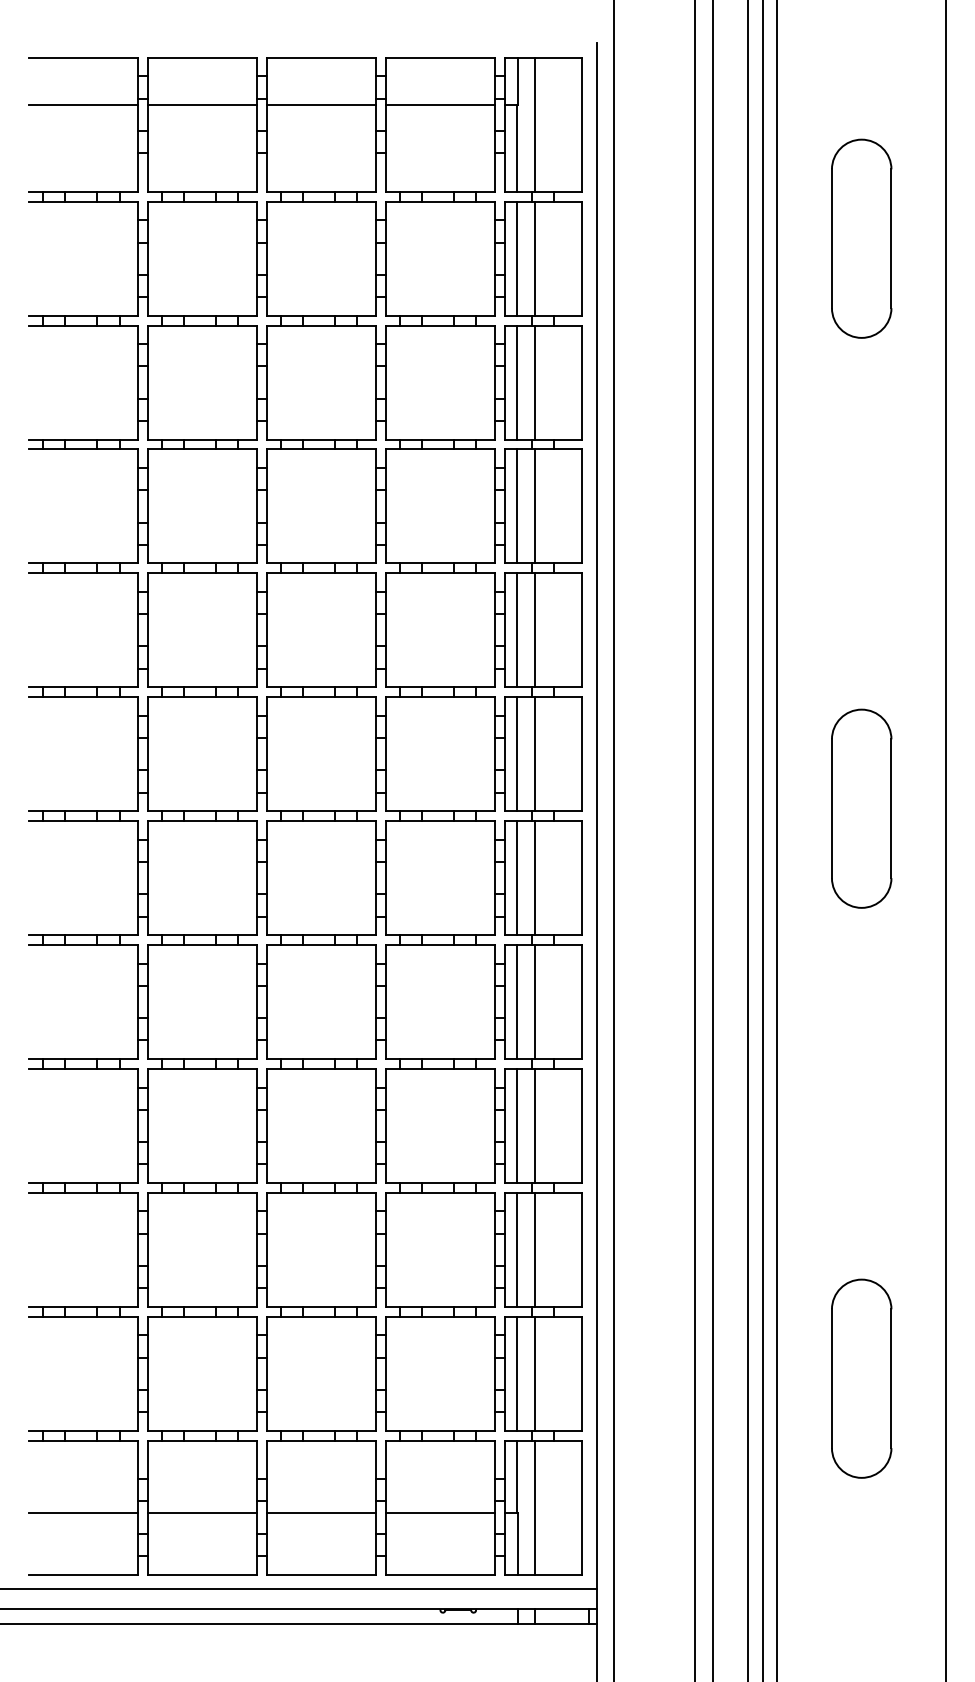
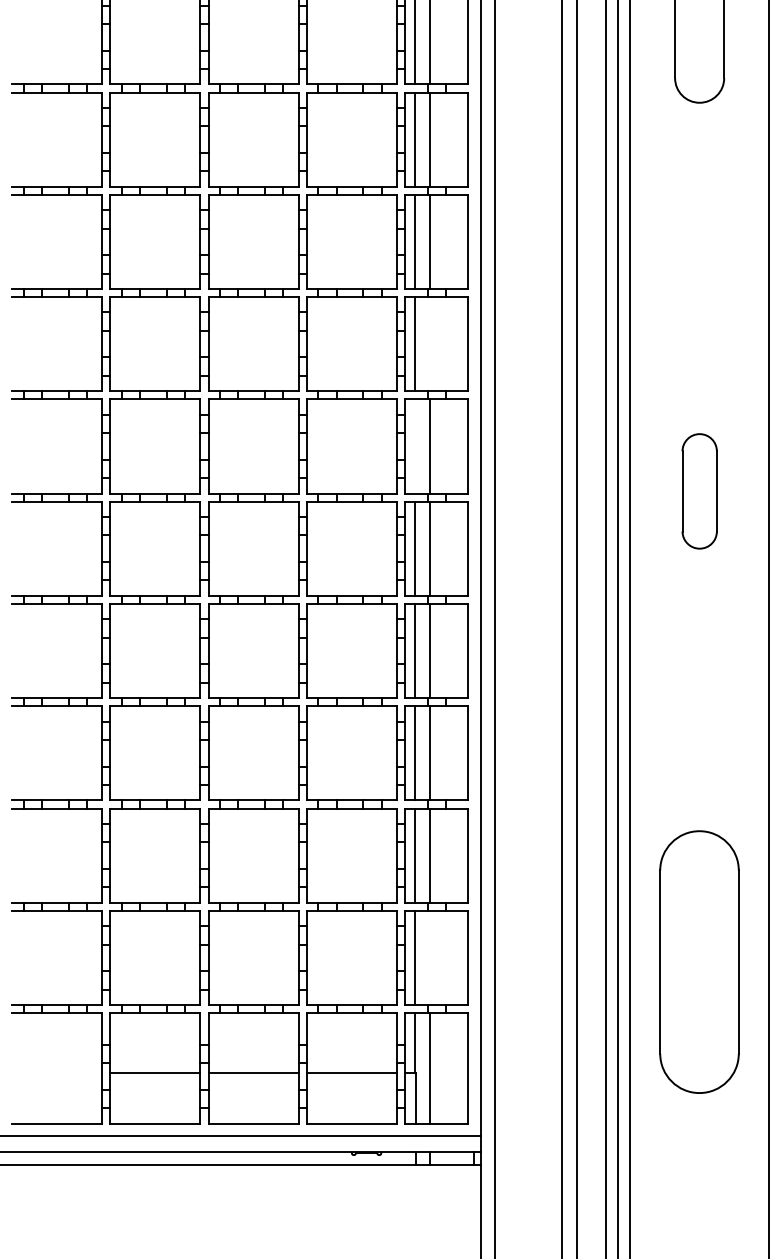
line: (535, 630) -> (430, 344), removed
line: (517, 754) -> (415, 446), removed
part: (861, 808) -> (699, 491), size x0.7
line: (535, 1373) -> (430, 957), removed
part: (861, 1378) -> (699, 961), size x1.6
line: (83, 1513) -> (57, 1073), removed

